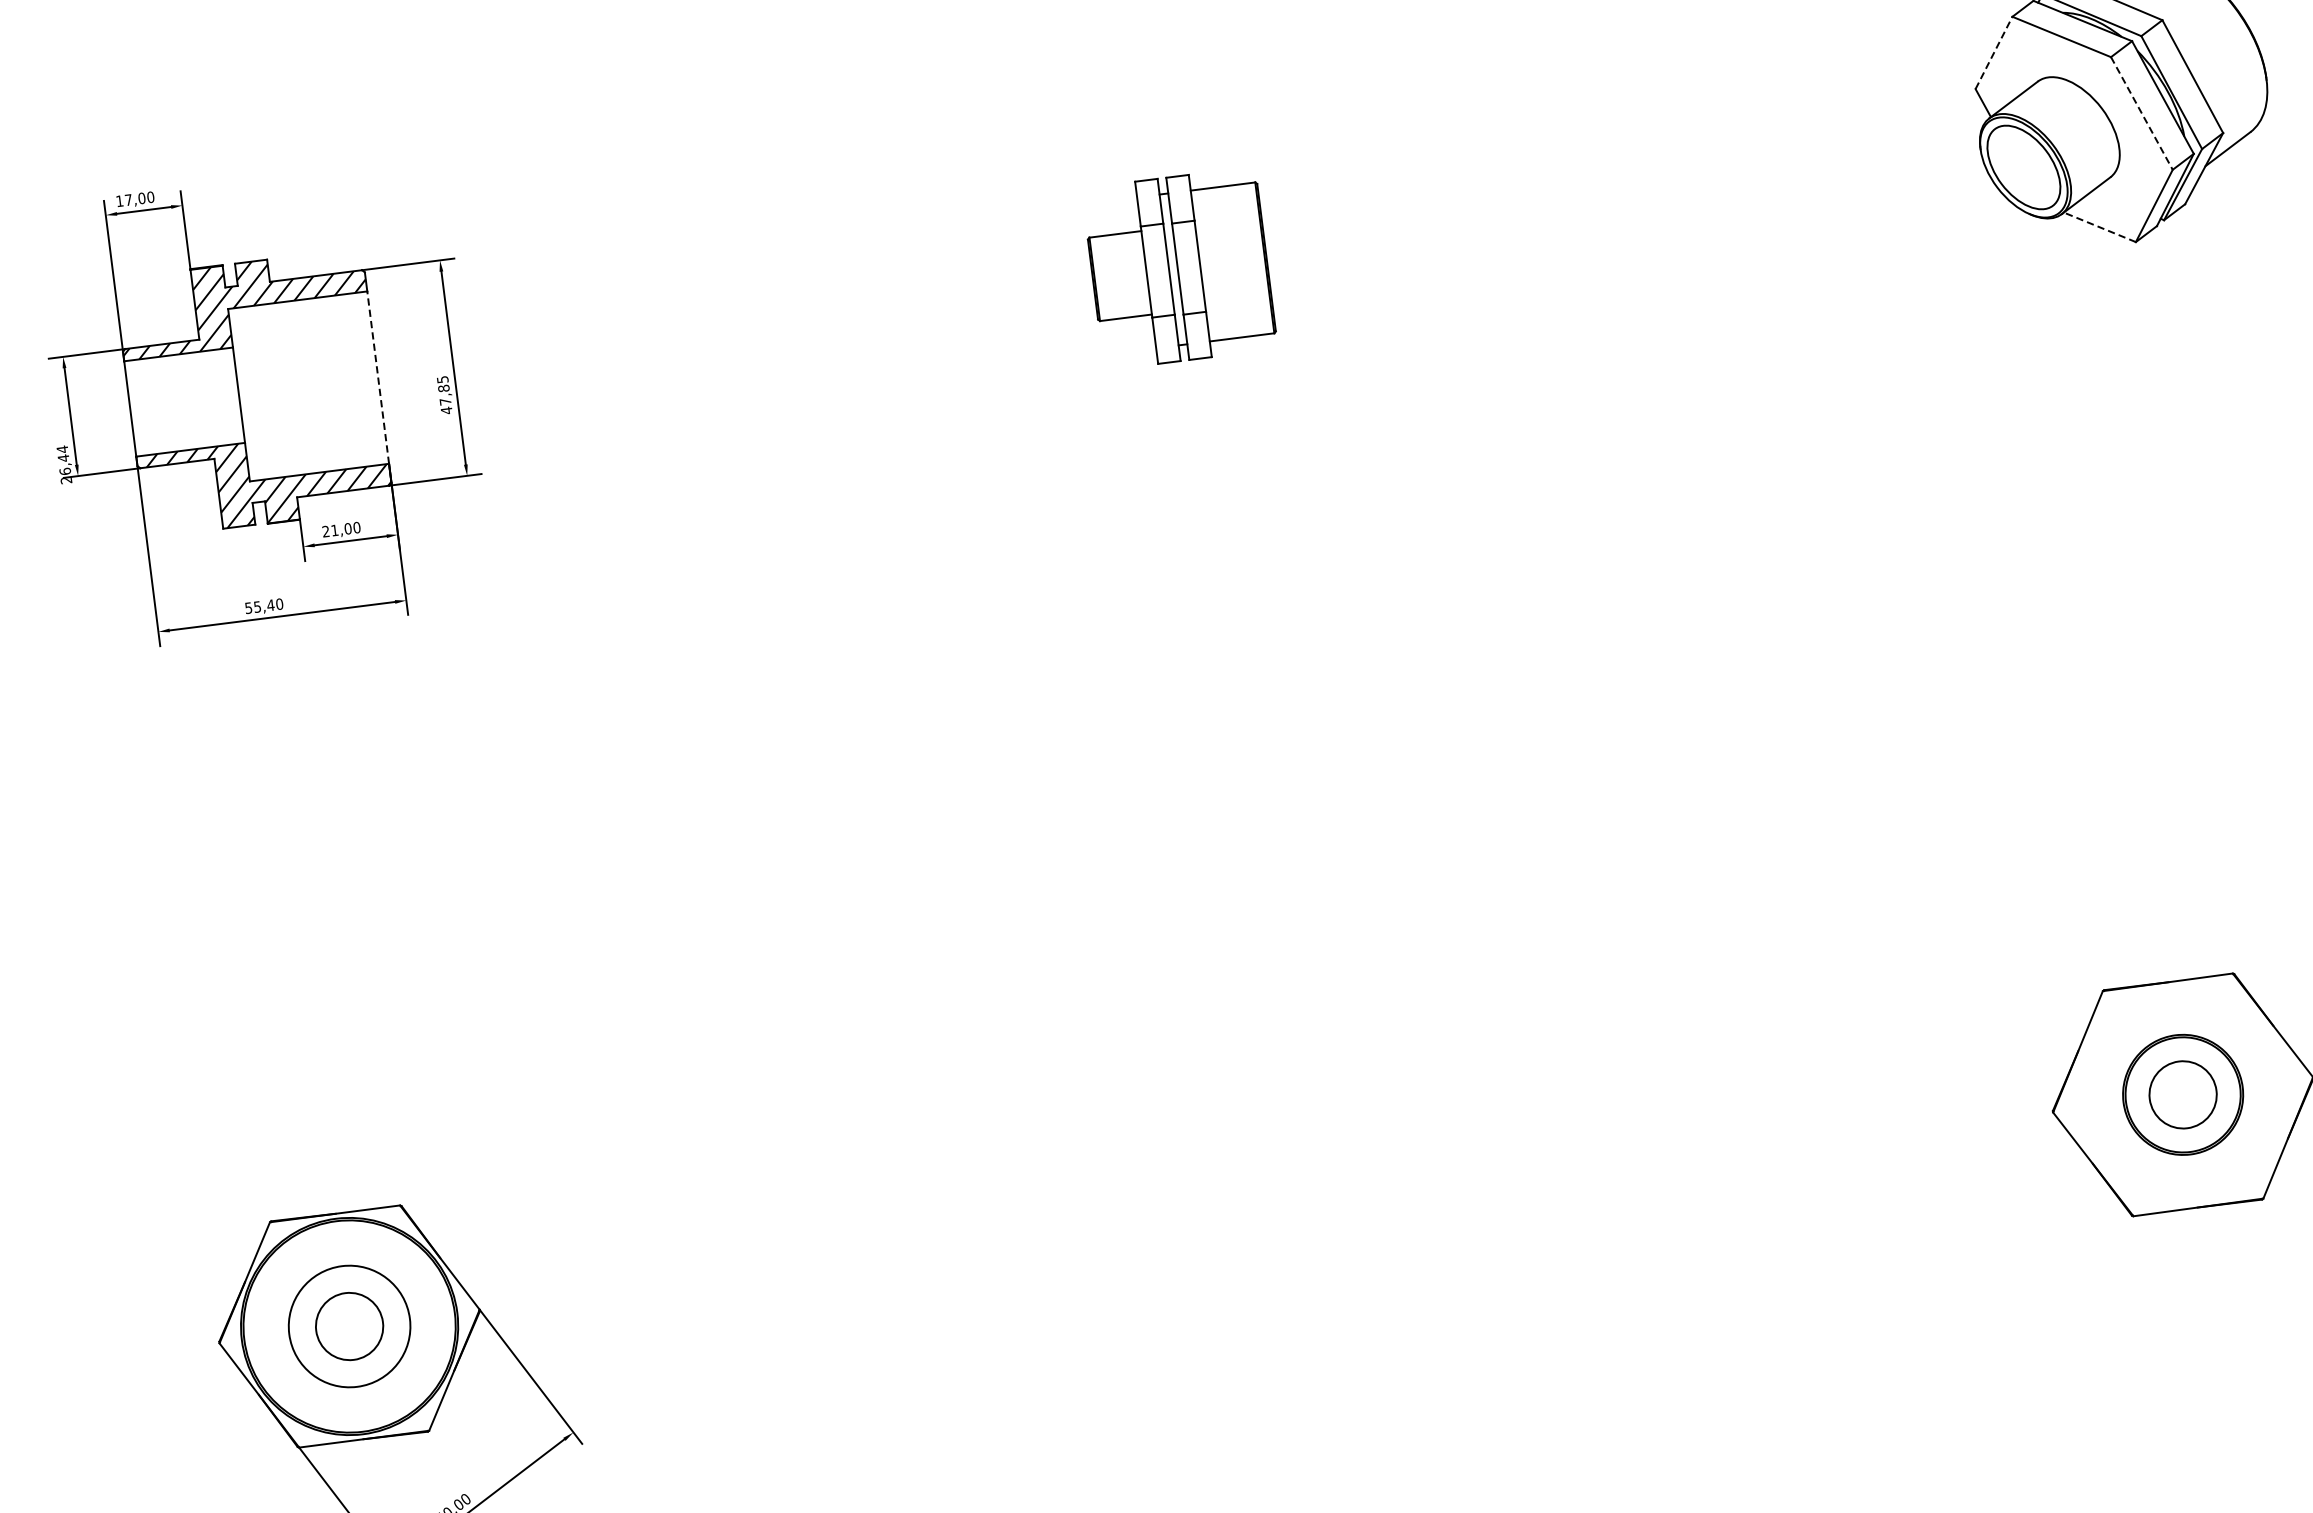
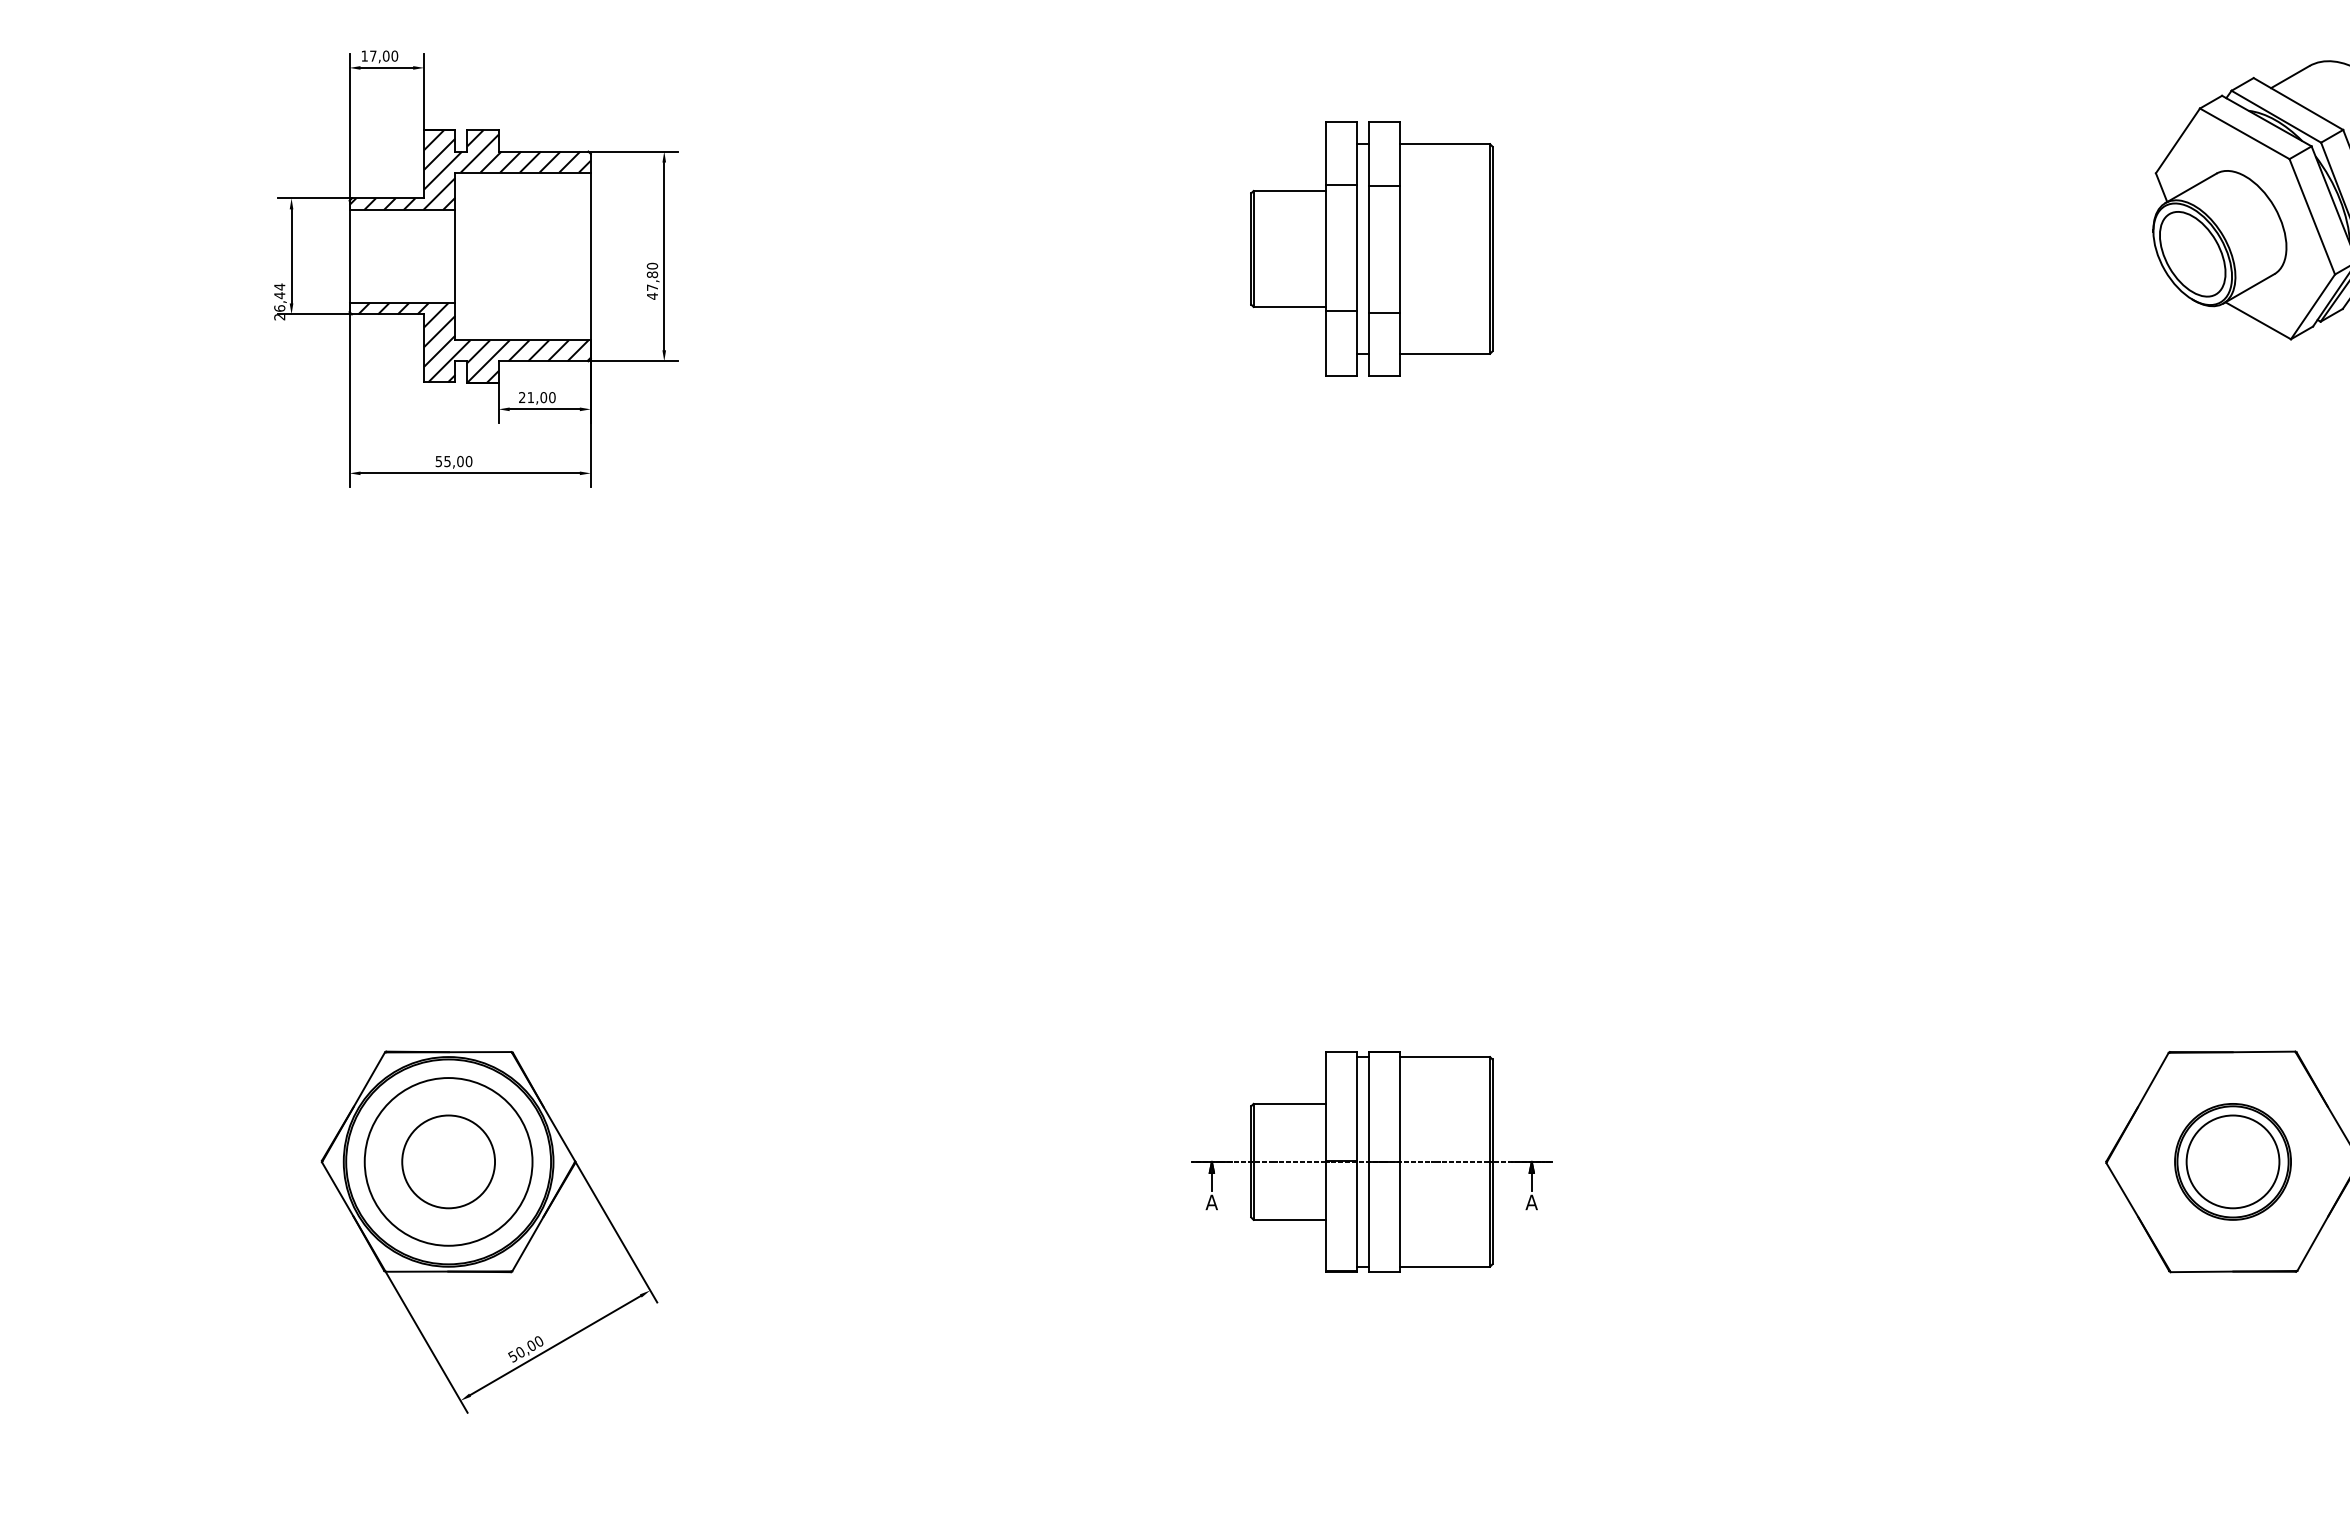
line: (1994, 52) -> (2178, 140), dashed -> solid
line: (2142, 114) -> (2312, 217), dashed -> solid
line: (2100, 227) -> (2258, 320), dashed -> solid
part: (1179, 268) -> (1371, 248), size x1.43
line: (377, 377) -> (590, 256), dashed -> solid
text: (442, 378) -> (652, 265), 47,85 -> 47,80
text: (269, 605) -> (459, 461), 55,40 -> 55,00
circle: (2182, 1094) -> (2232, 1161), size x1.43
part: (1297, 1206) -> (1371, 1161), added
circle: (349, 1326) -> (448, 1161), size x1.43
circle: (349, 1326) -> (448, 1161), size x1.43

